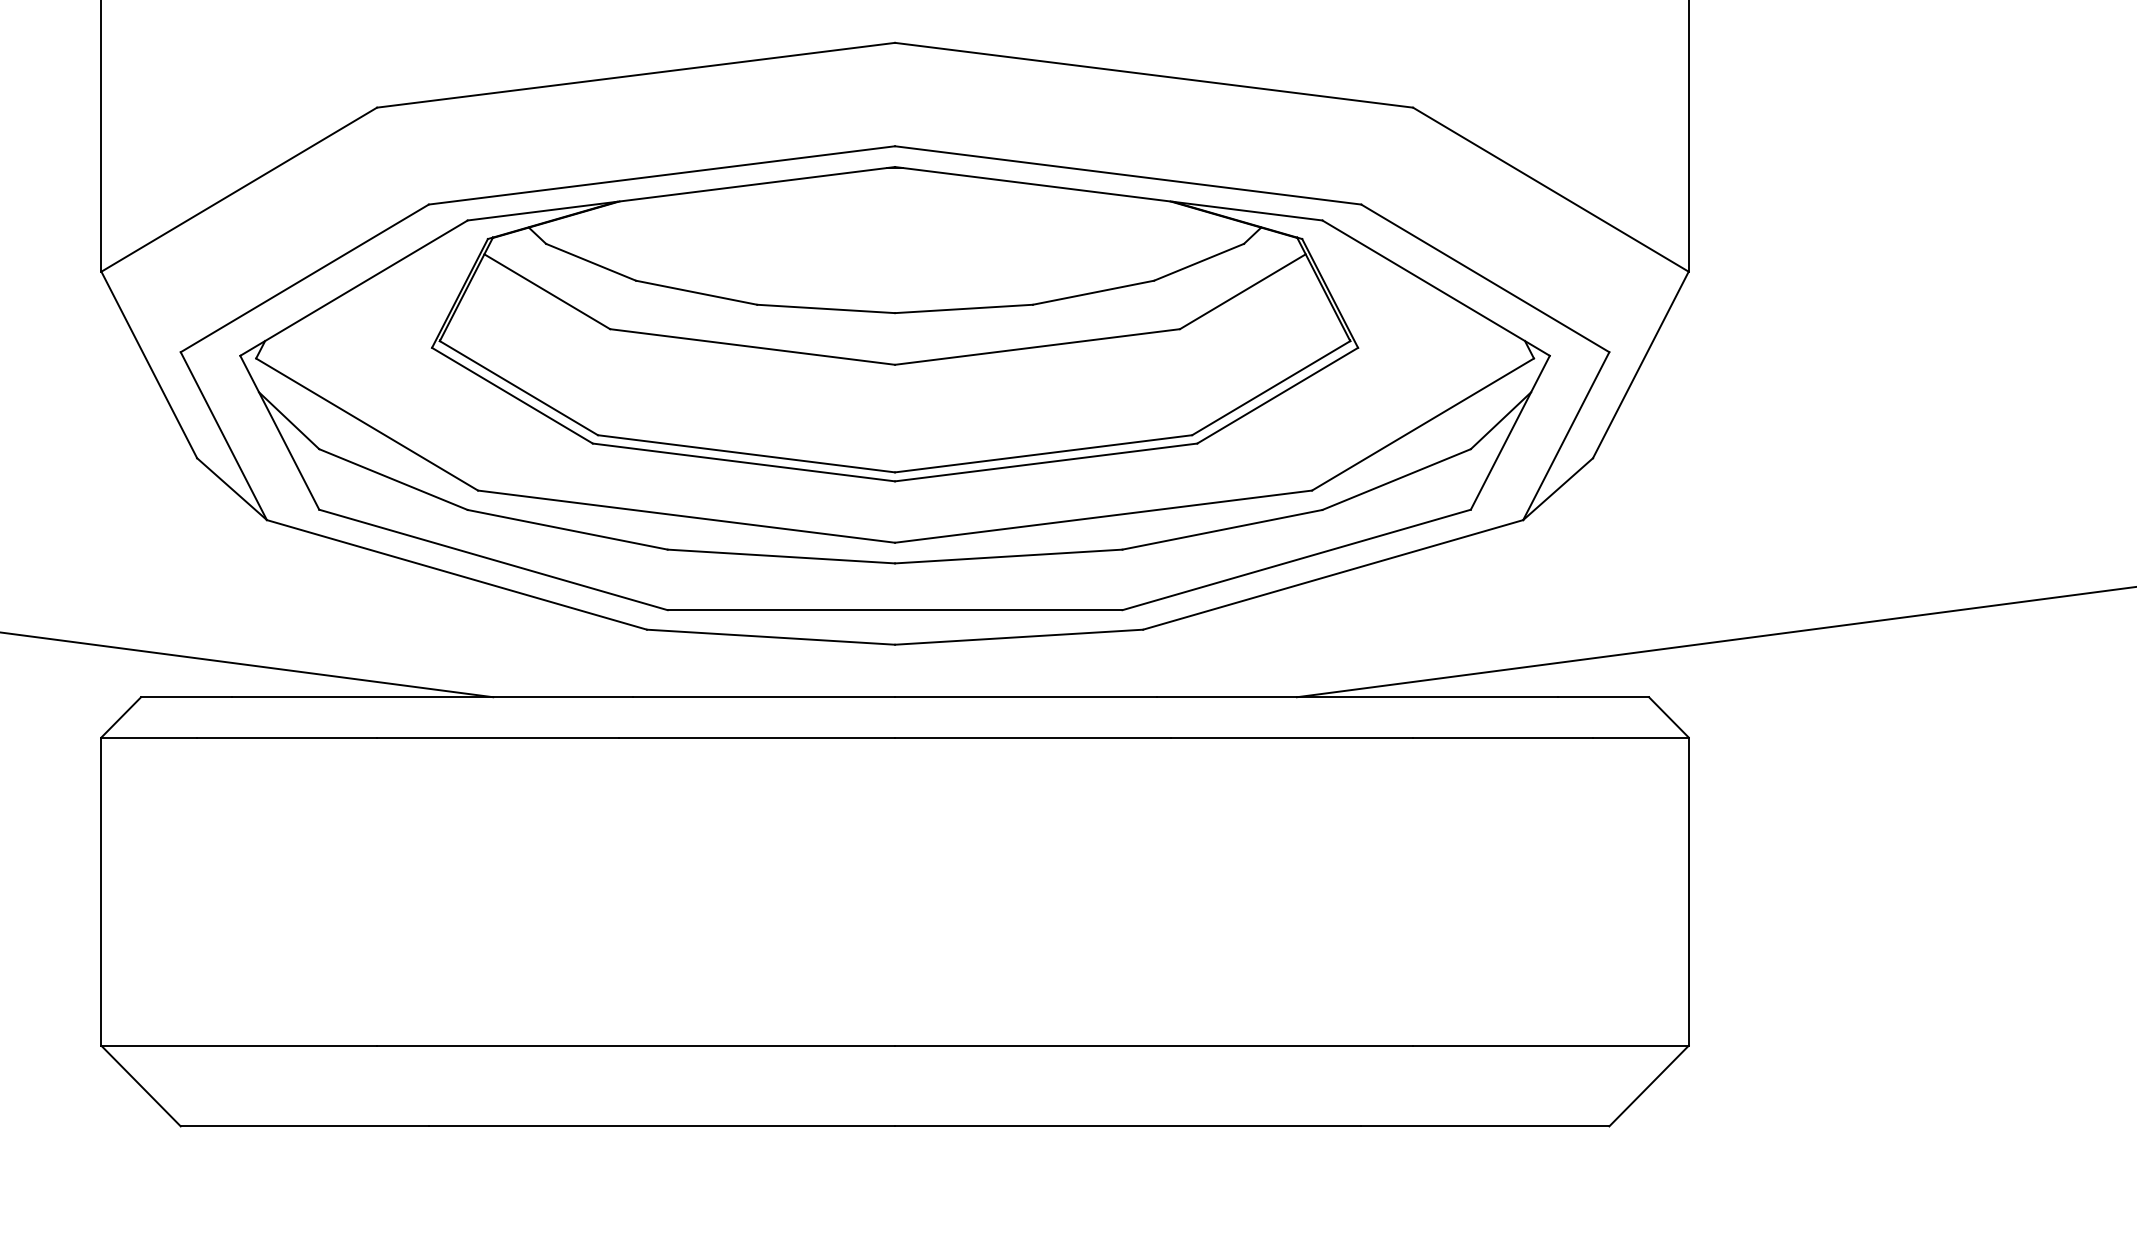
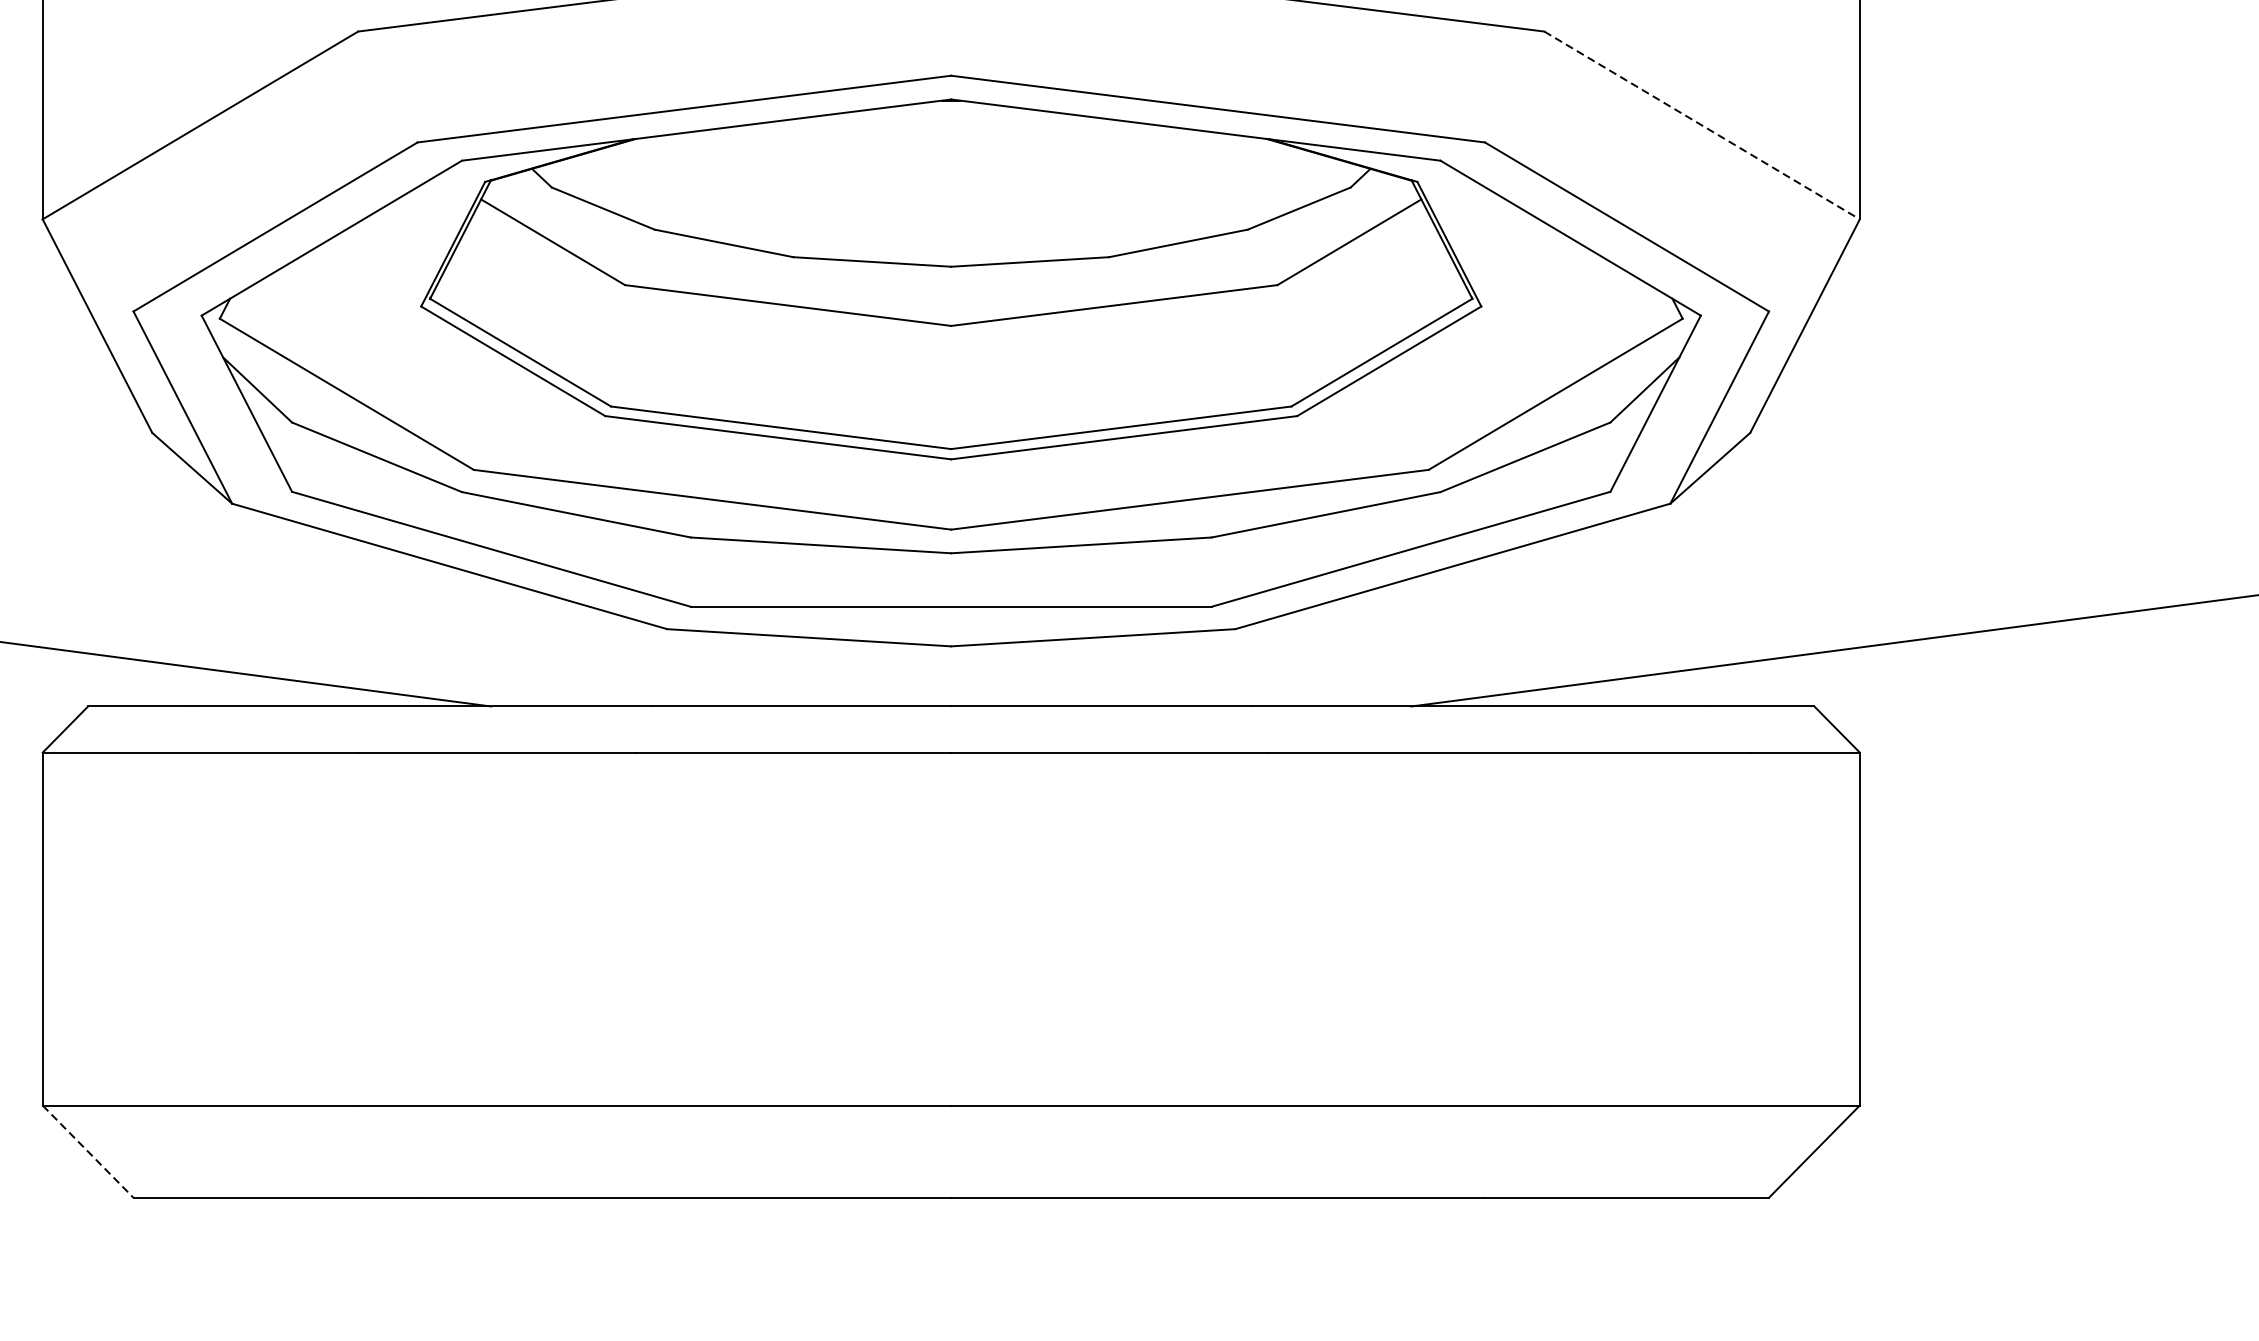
line: (1551, 189) -> (1702, 125), solid -> dashed
line: (141, 1086) -> (88, 1152), solid -> dashed

